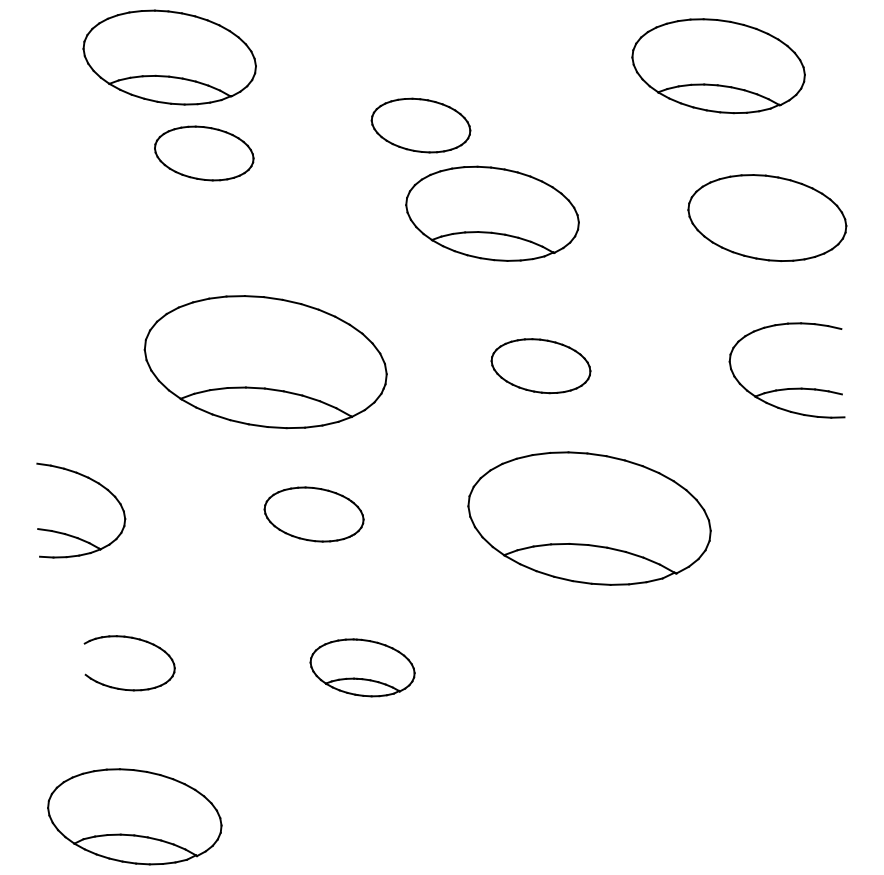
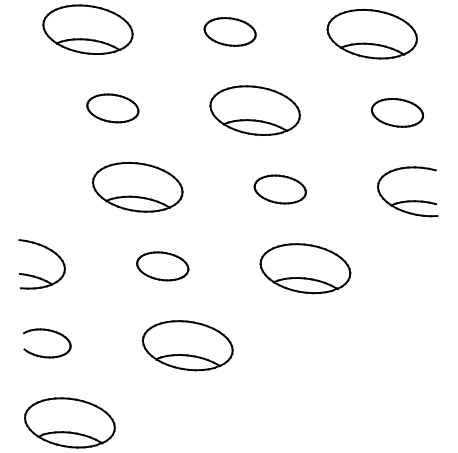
part: (419, 124) -> (229, 31), moved
part: (203, 153) -> (112, 108), moved
part: (767, 217) -> (397, 112), size x0.62
part: (265, 360) -> (137, 186), size x0.71
part: (589, 518) -> (305, 268), size x0.71
part: (132, 640) -> (48, 331), moved
part: (361, 667) -> (187, 345), size x1.67

